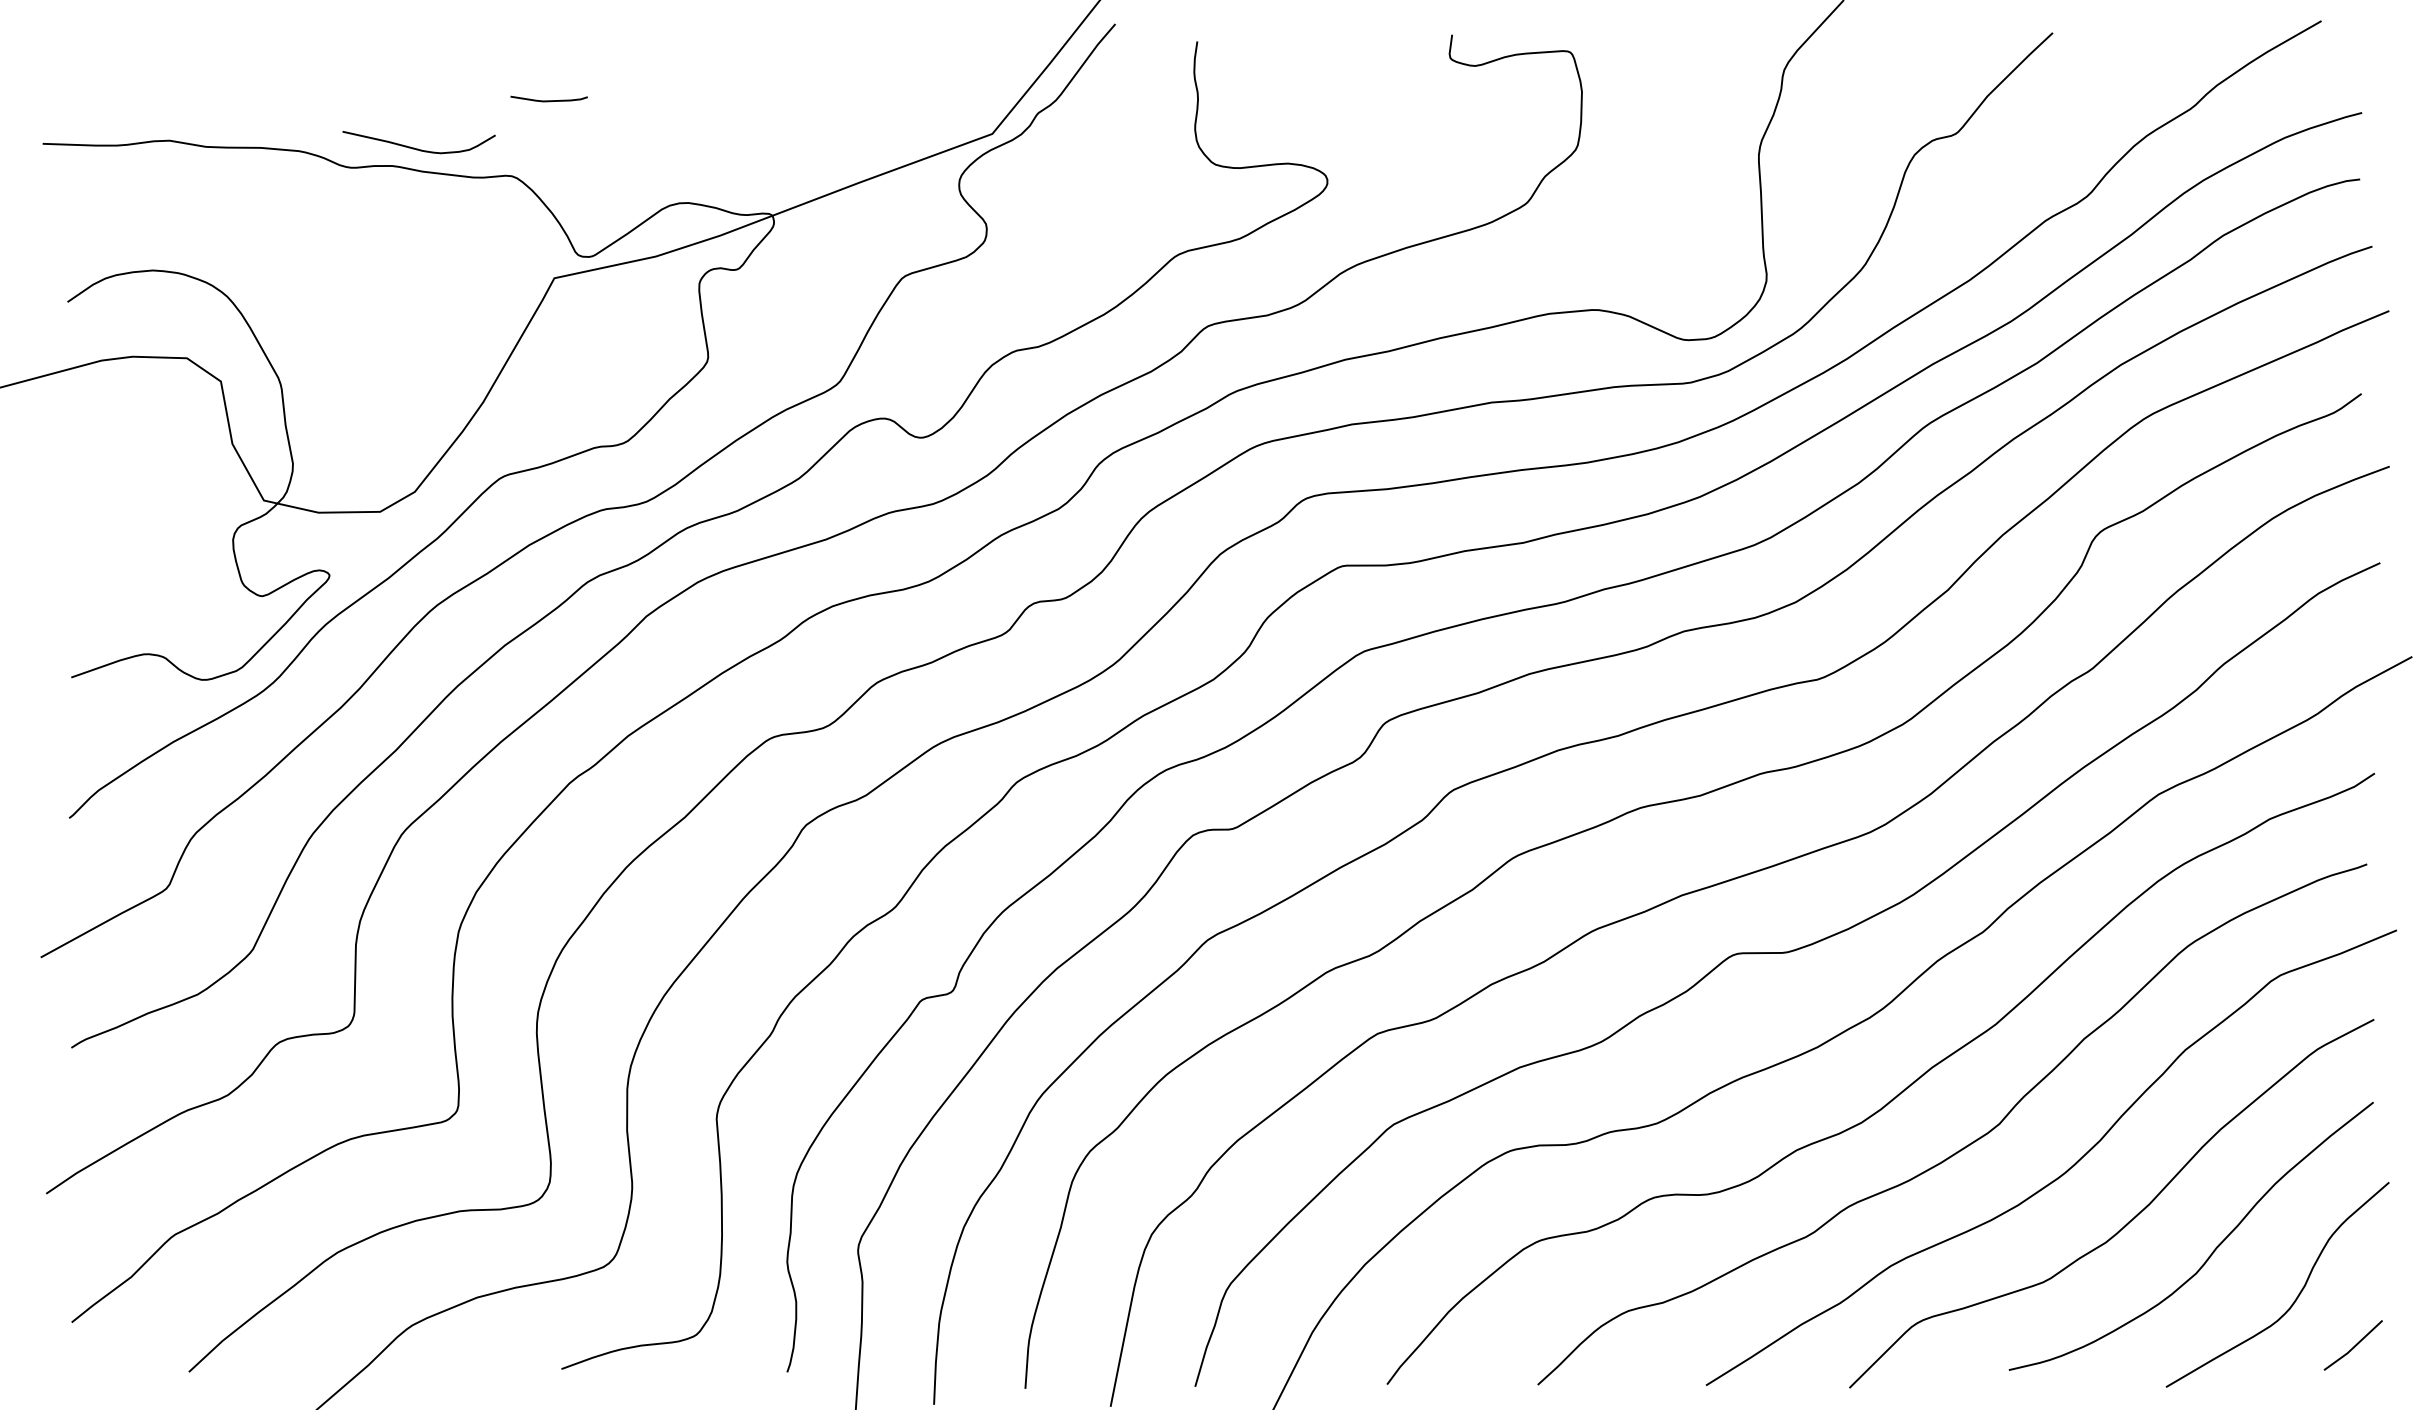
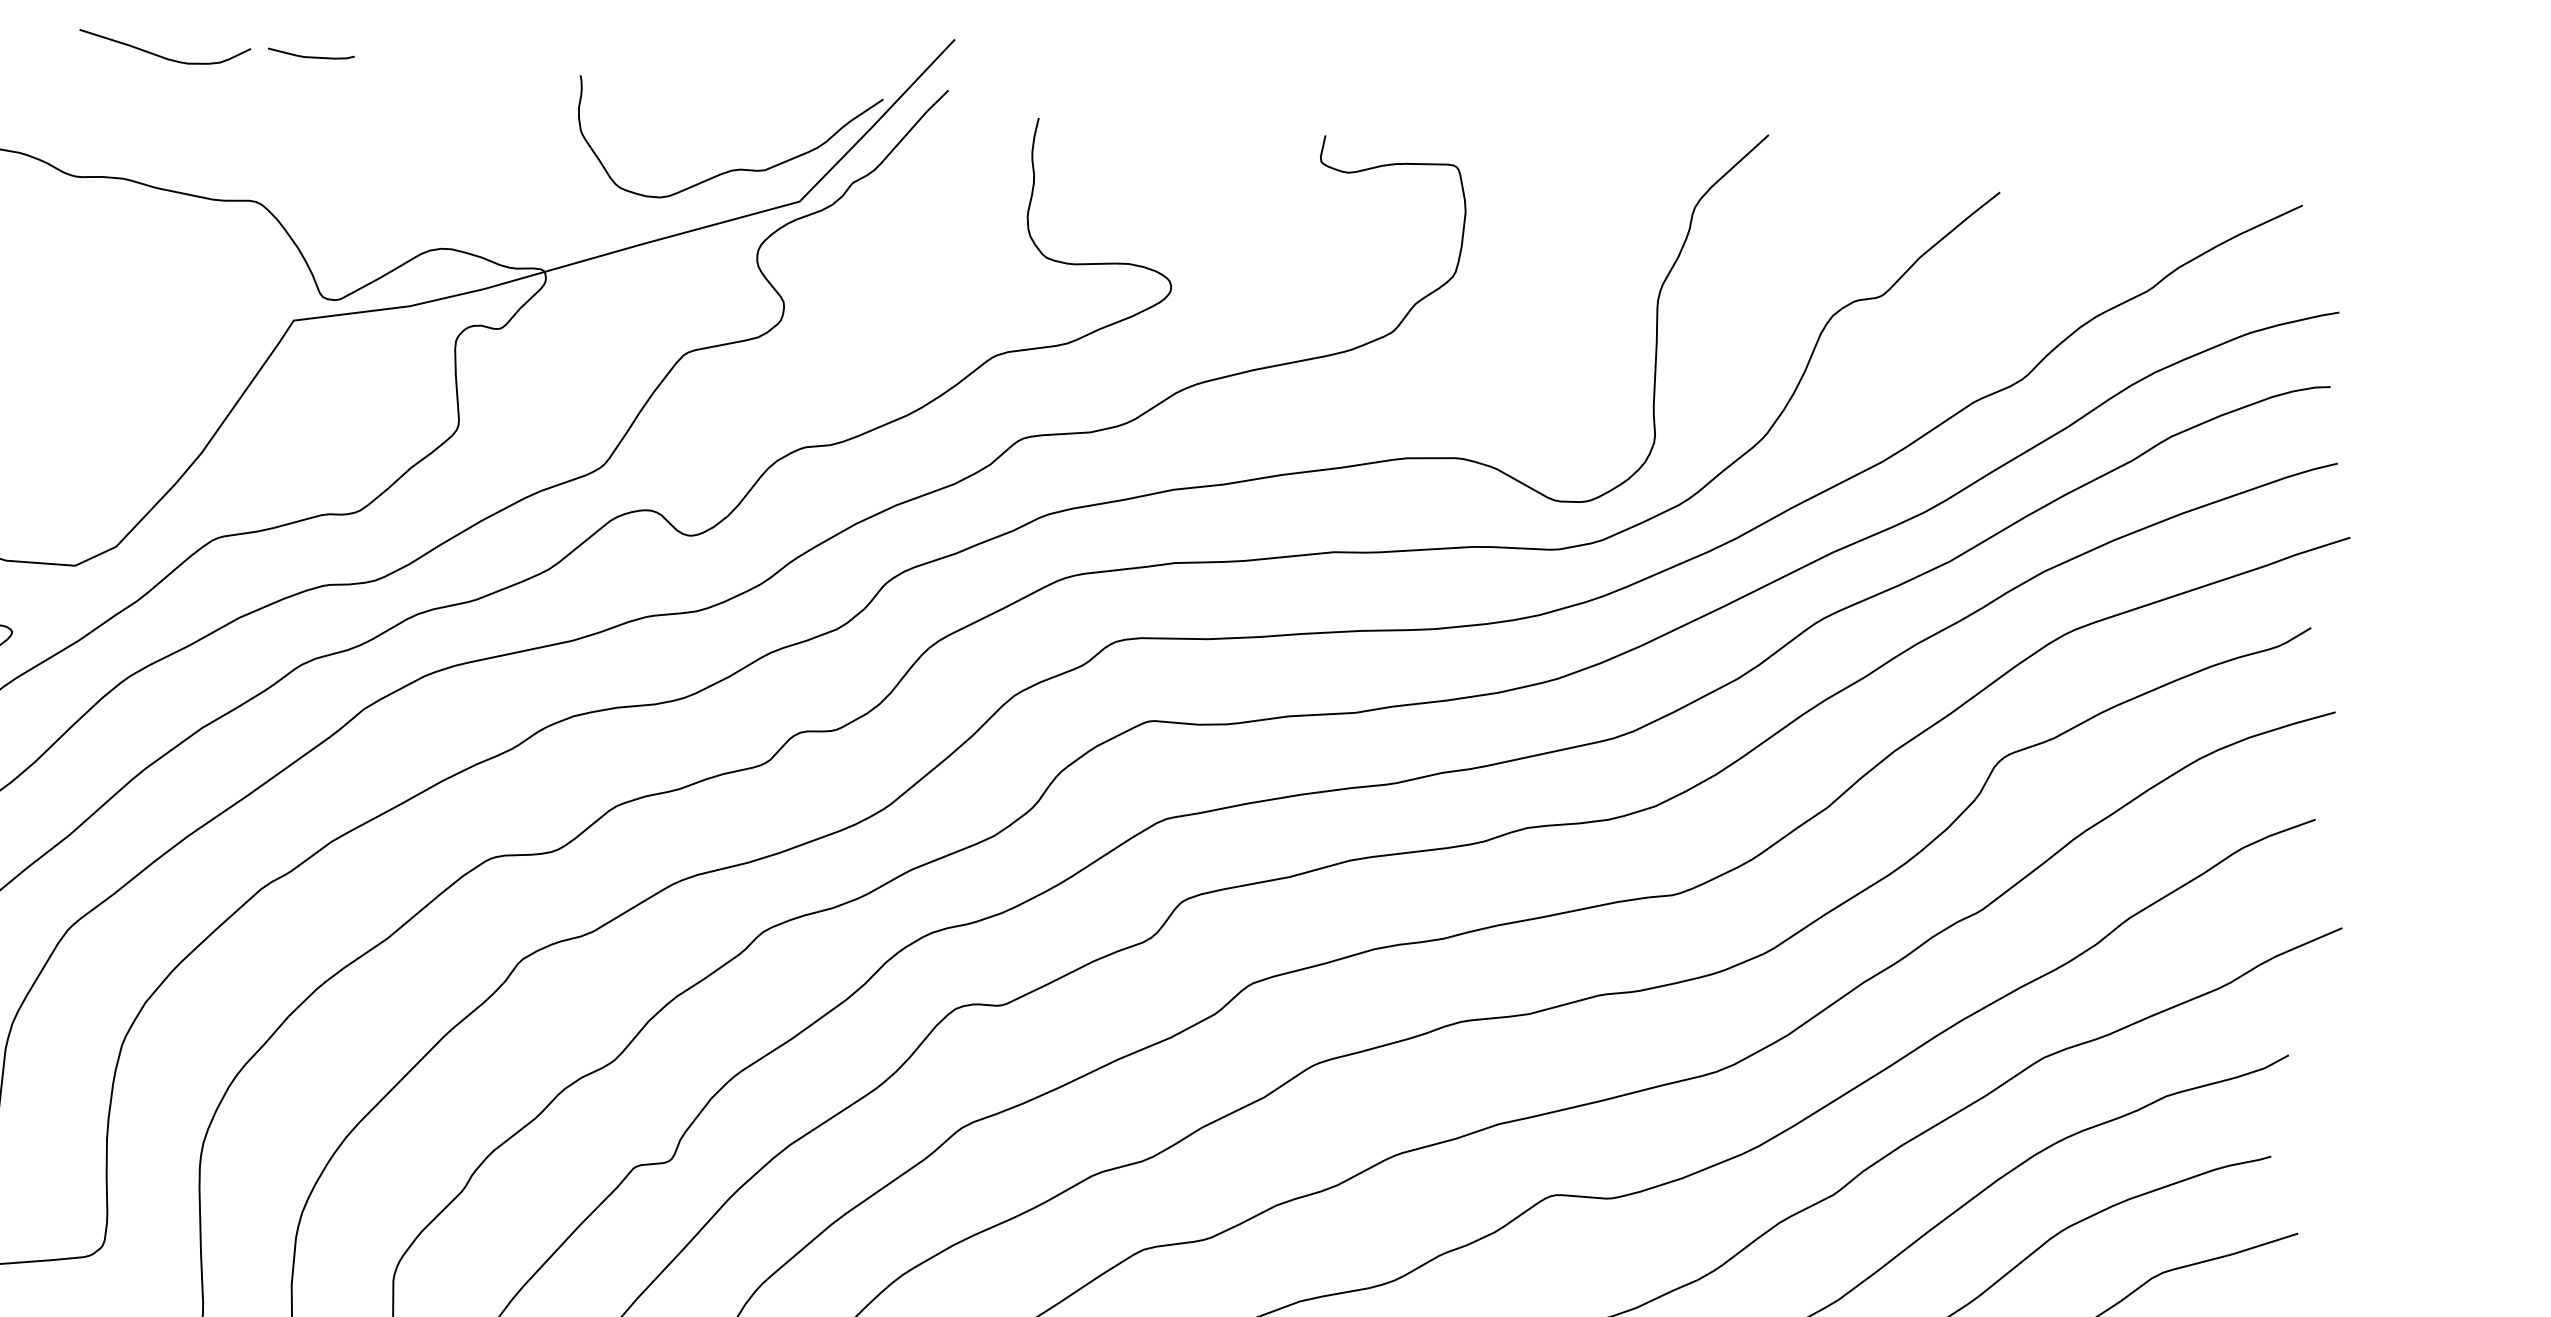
curve: (548, 100) -> (310, 56), moved
curve: (930, 110) -> (732, 169), added
curve: (418, 148) -> (163, 56), moved

